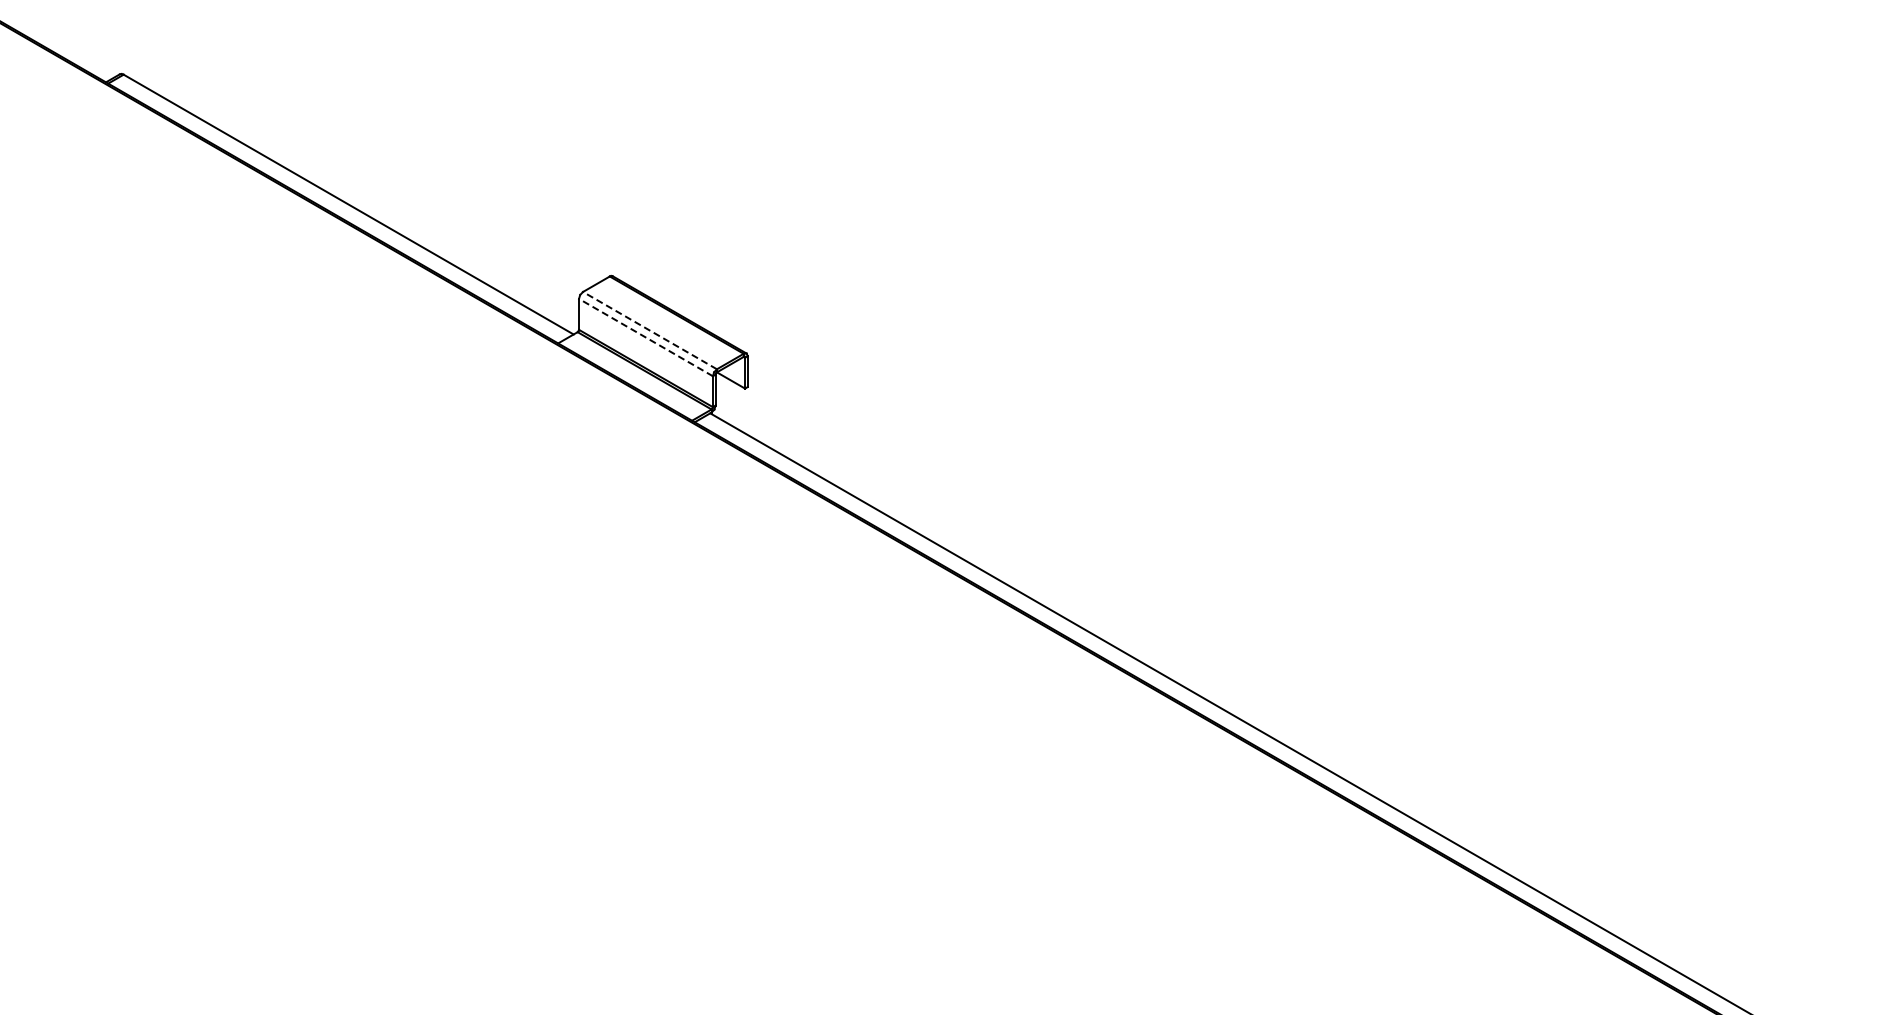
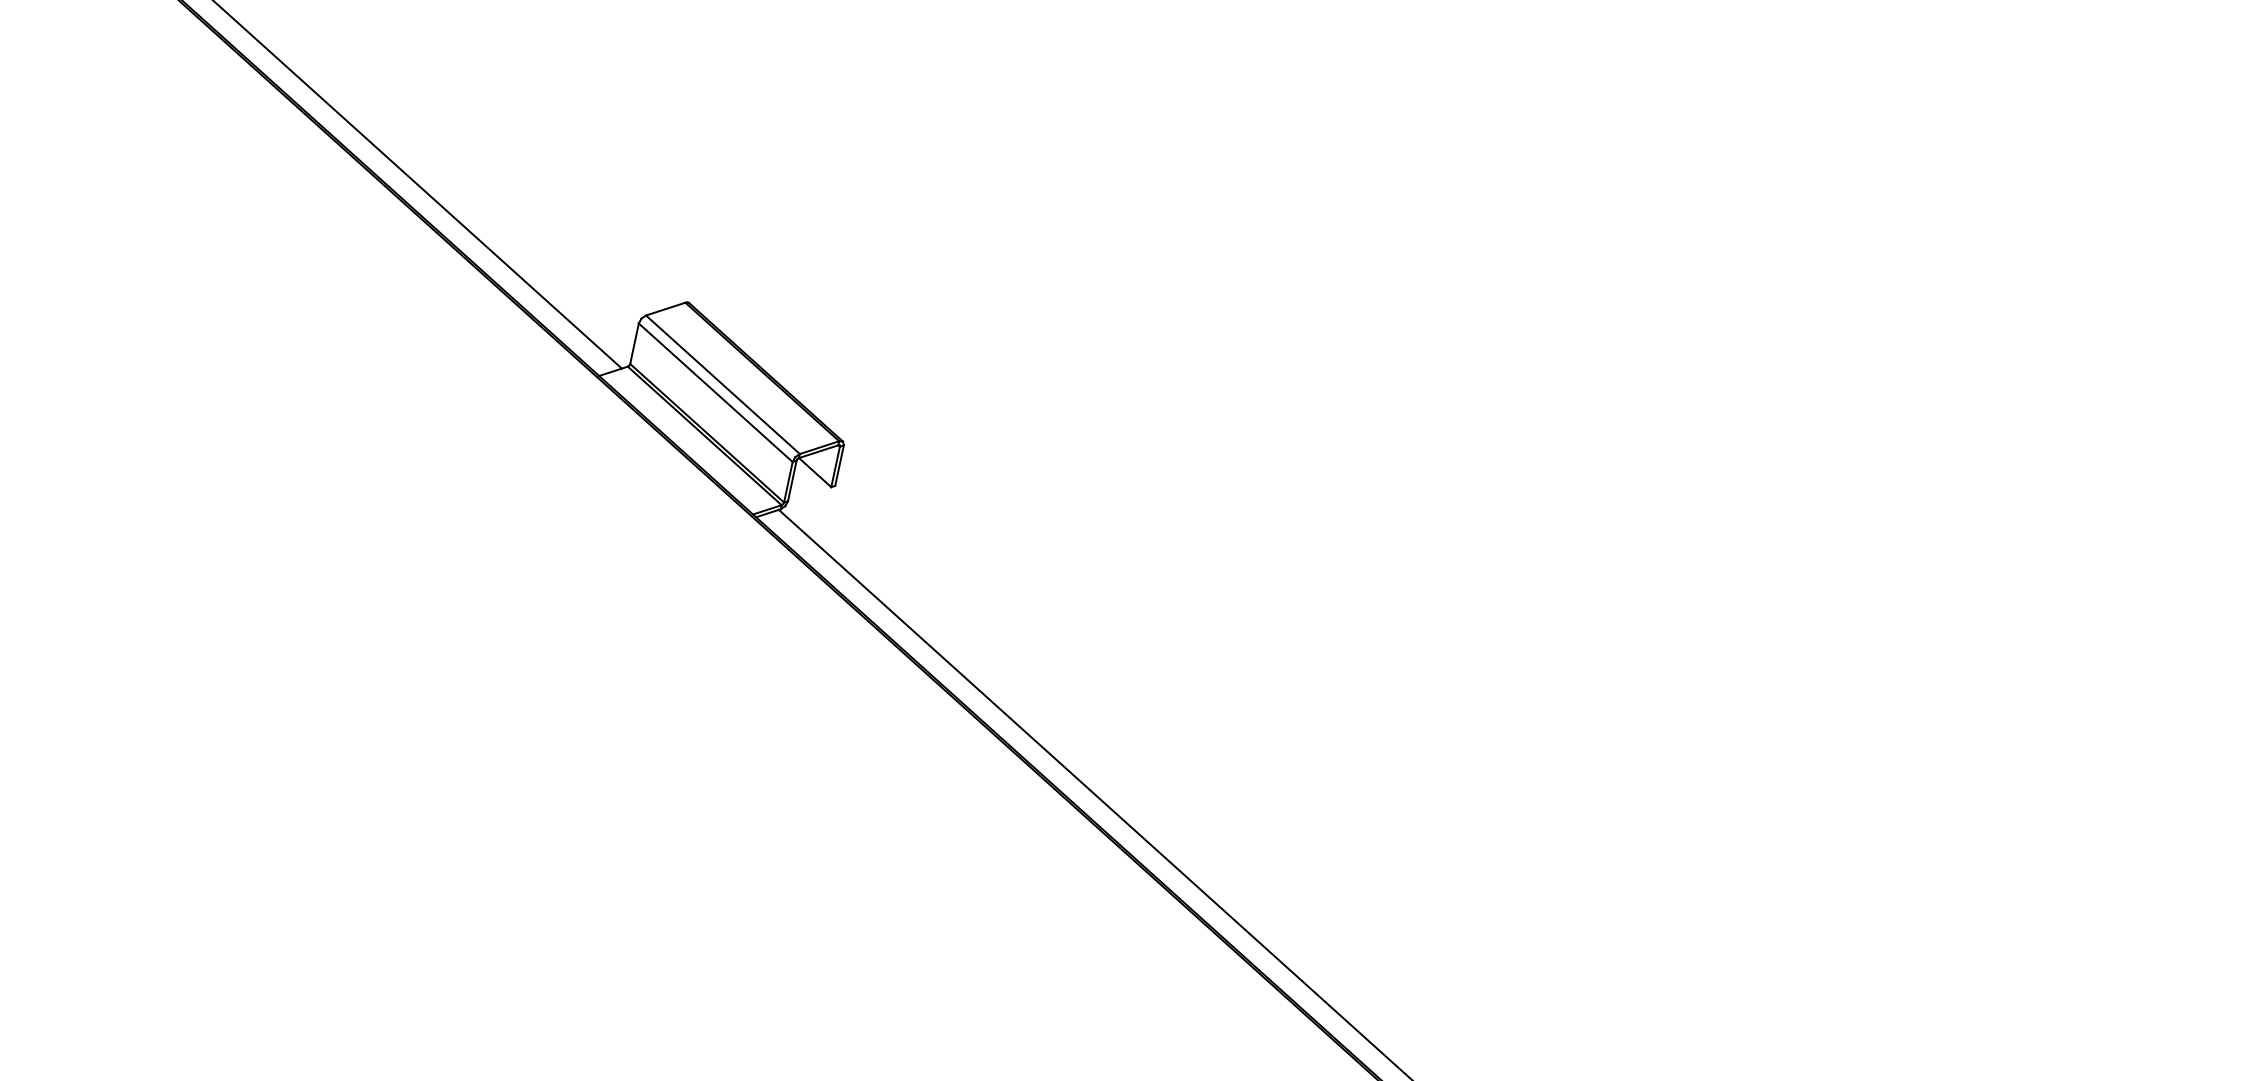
line: (649, 330) -> (722, 384), dashed -> solid
line: (645, 337) -> (715, 392), dashed -> solid

